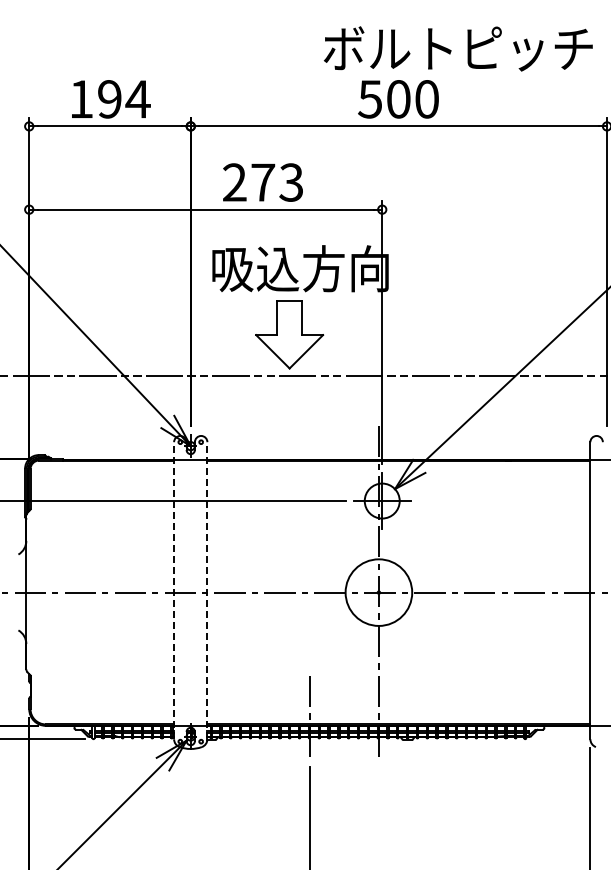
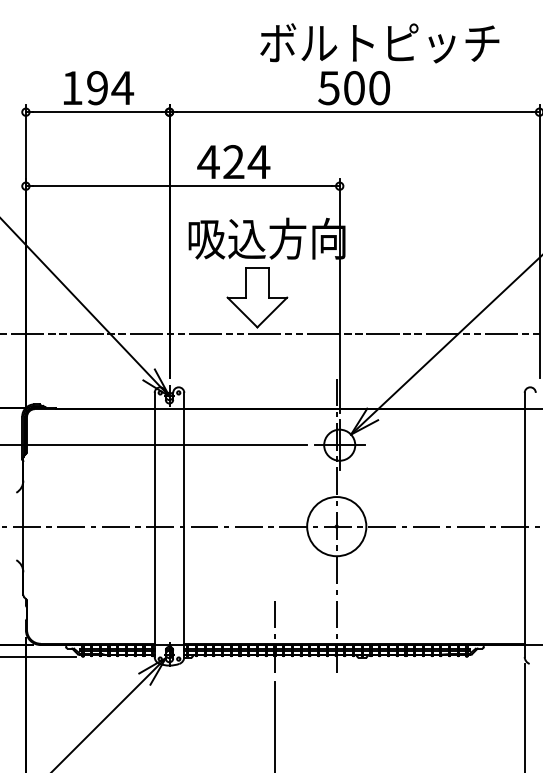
text: (457, 48) -> (379, 42), moved
text: (262, 182) -> (233, 162), 273 -> 424
line: (174, 590) -> (155, 524), dashed -> solid
line: (207, 590) -> (184, 524), dashed -> solid

